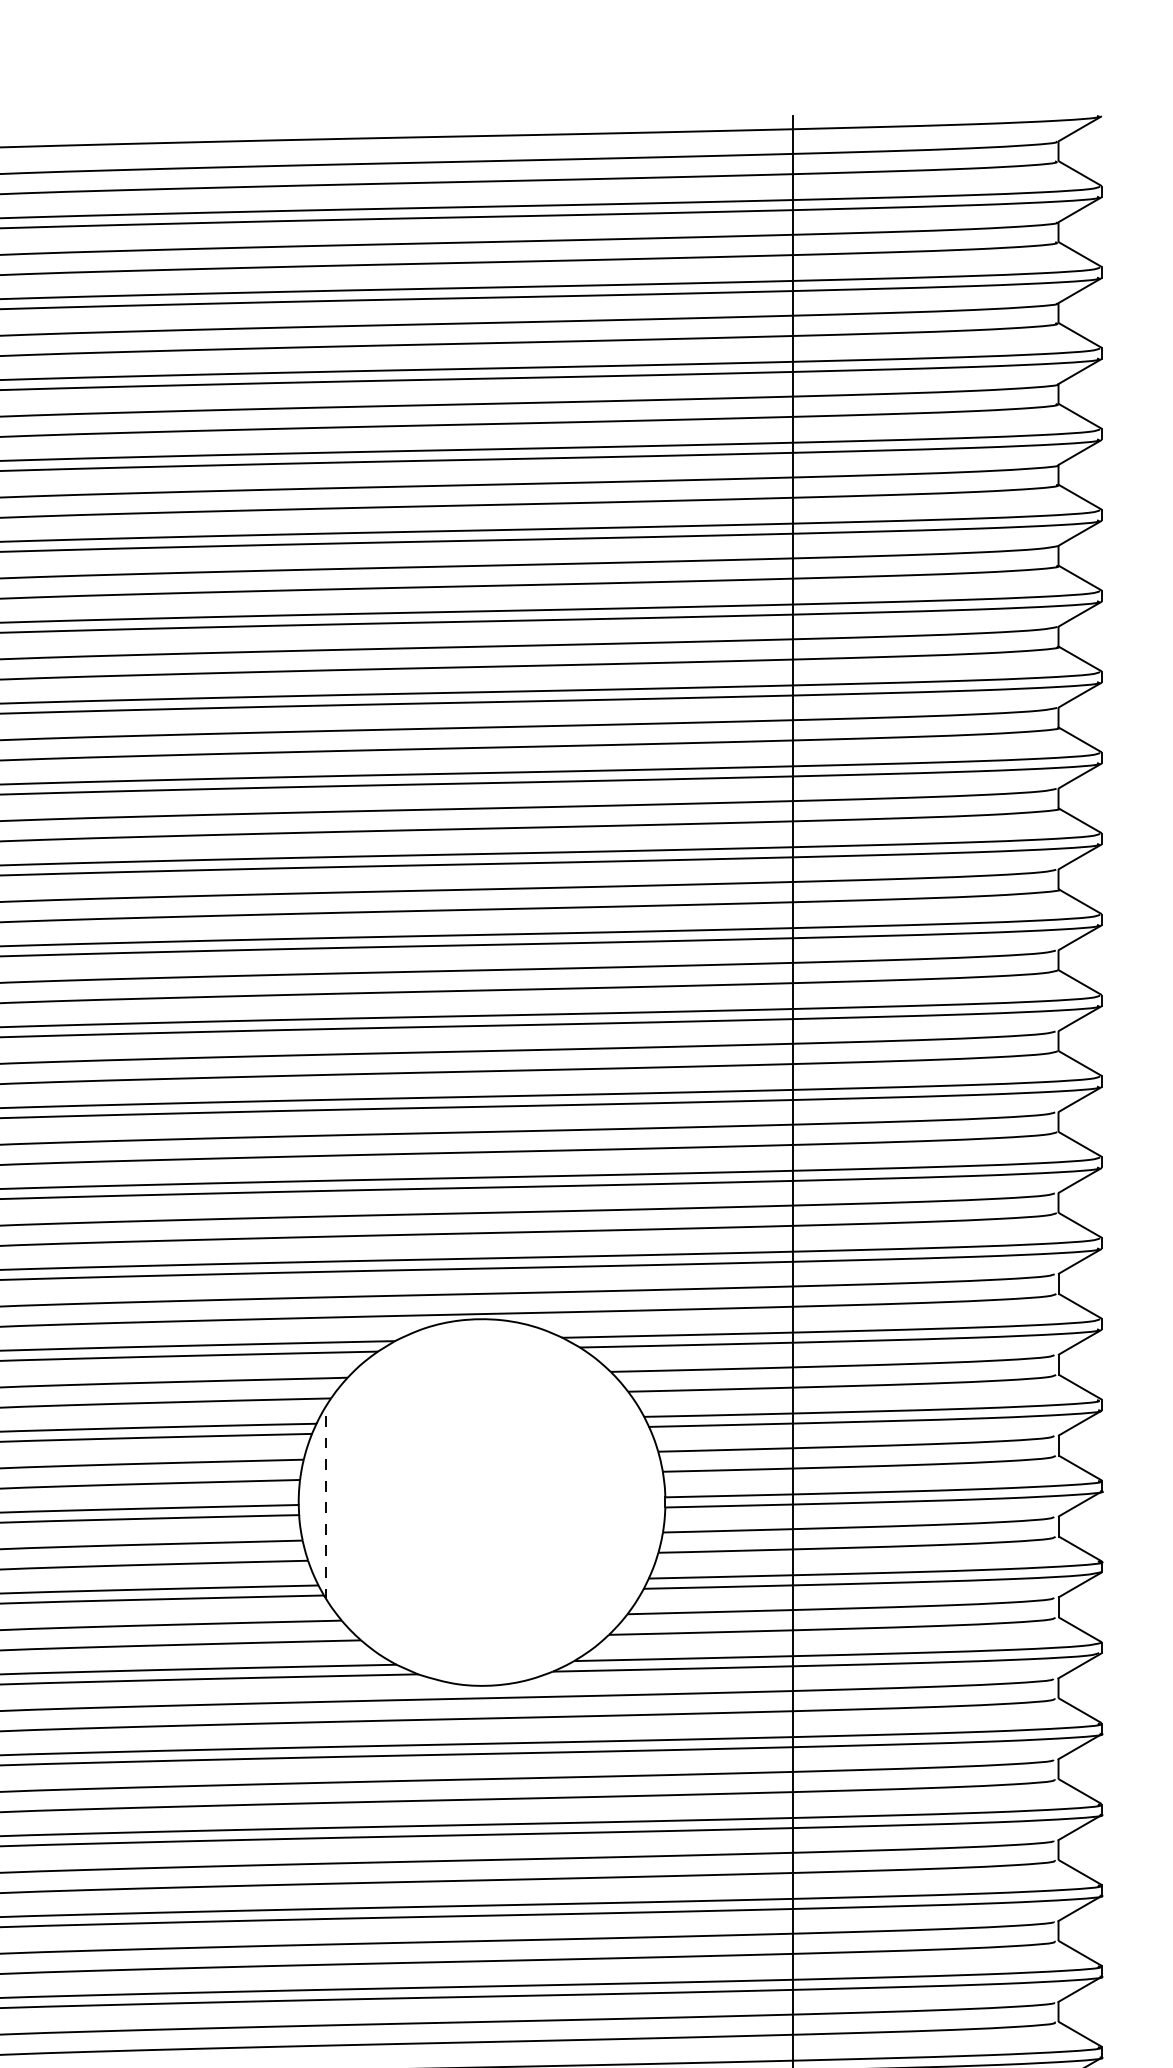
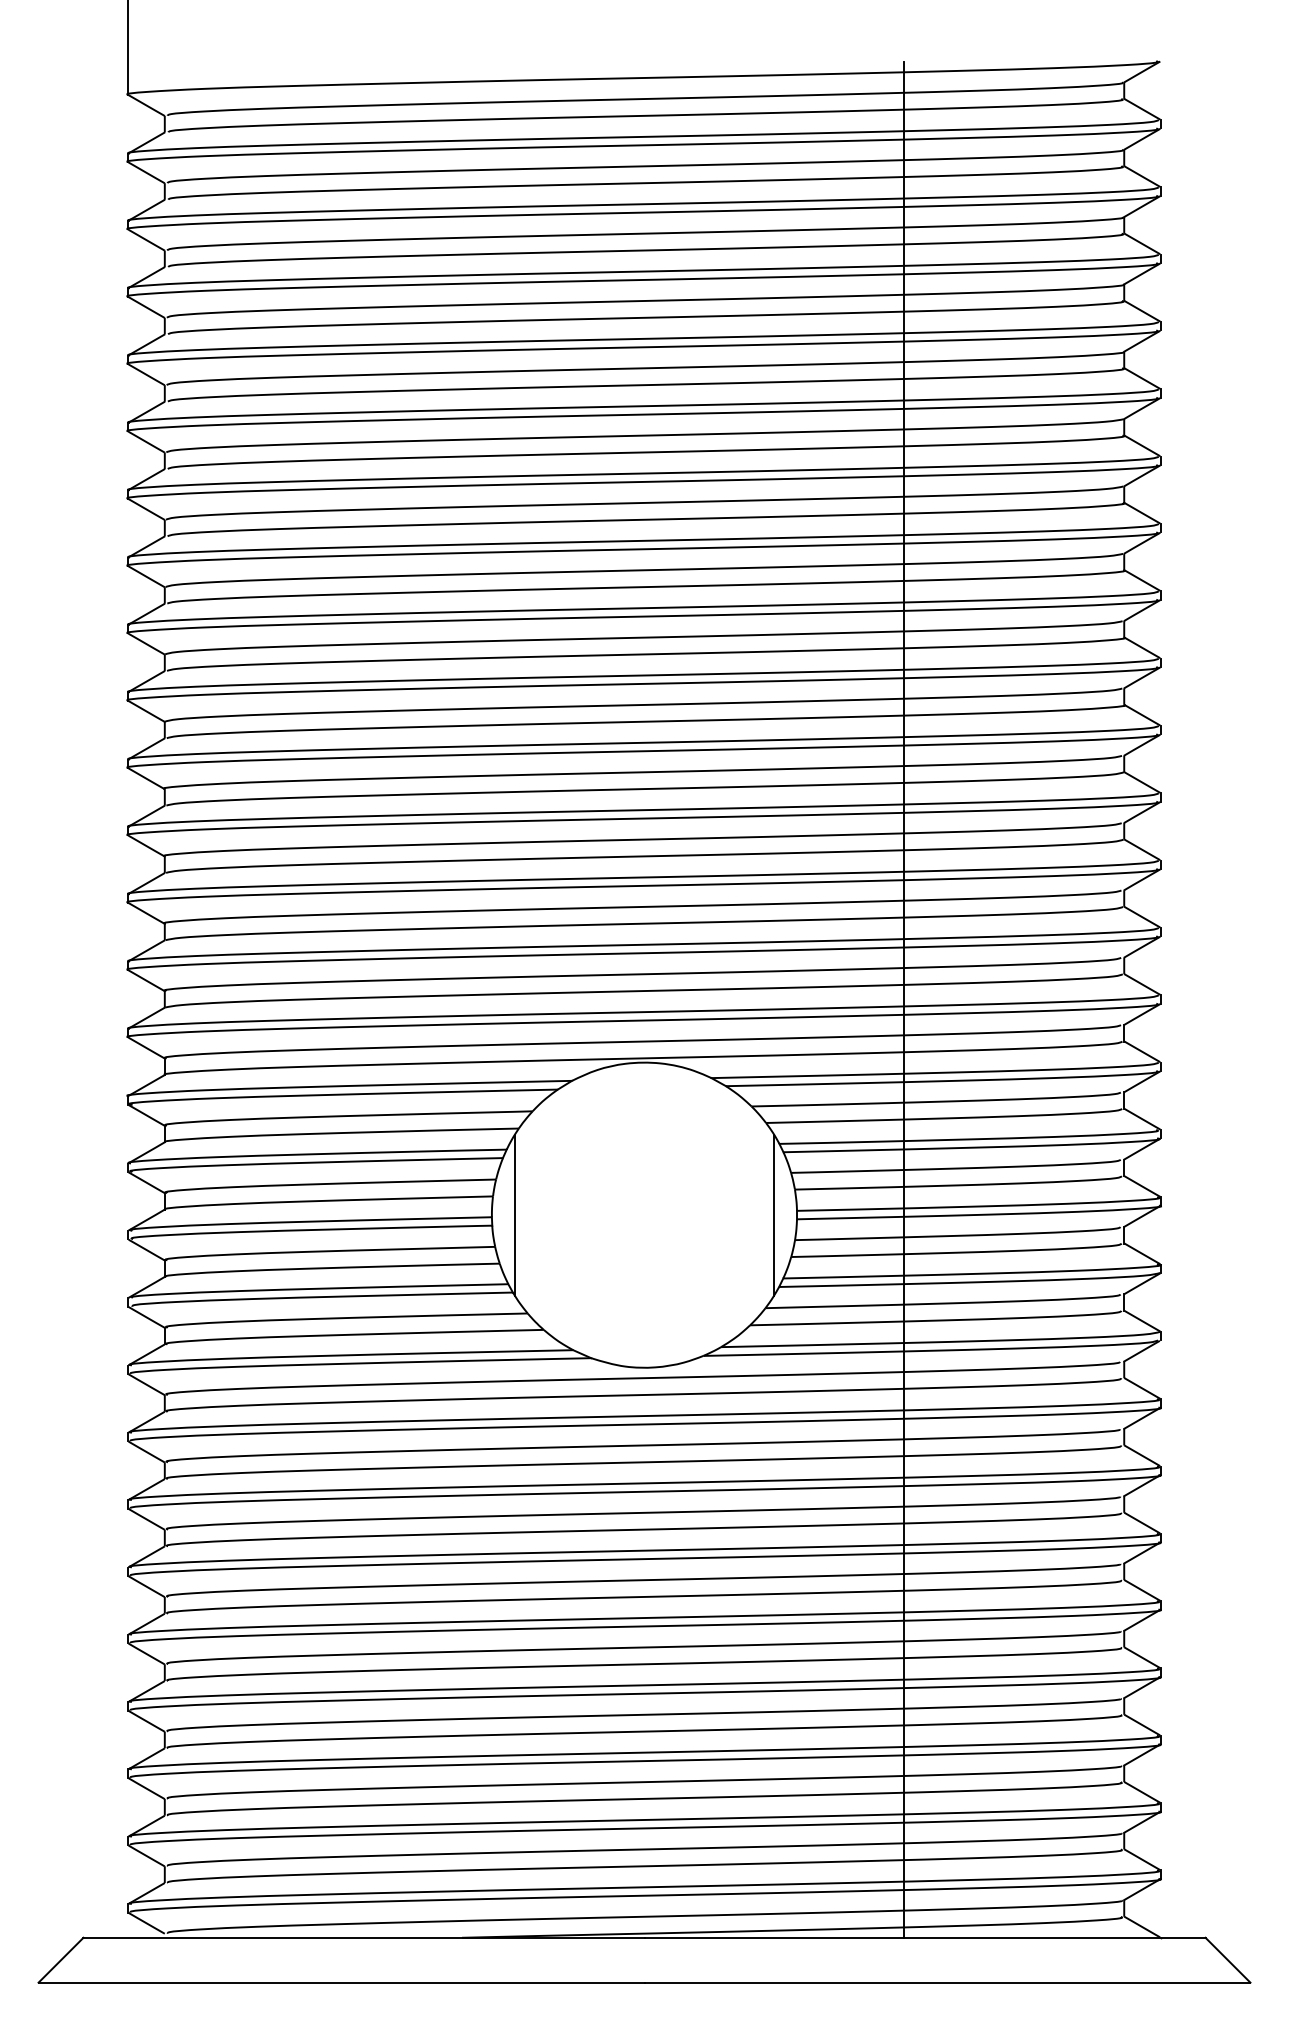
line: (638, 1501) -> (774, 1214), added
line: (325, 1502) -> (514, 1215), dashed -> solid

